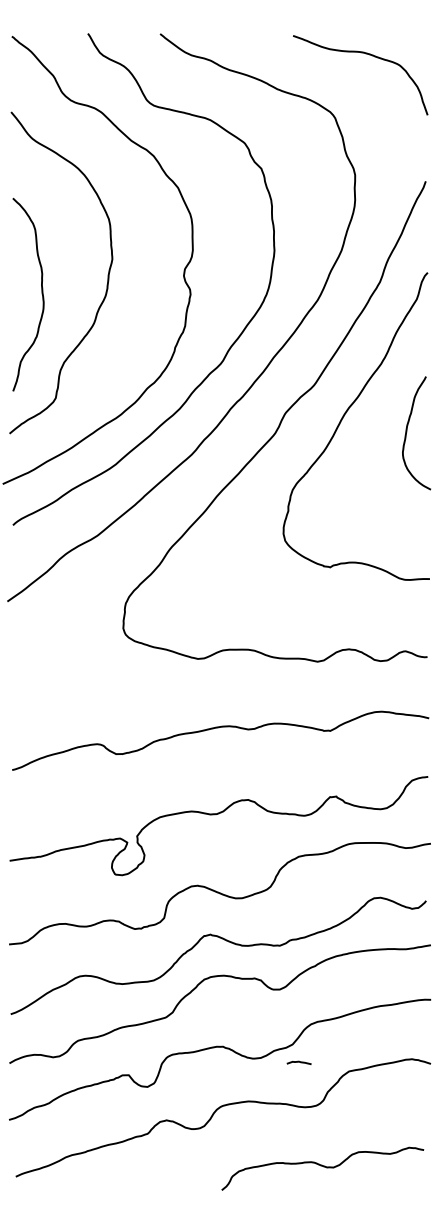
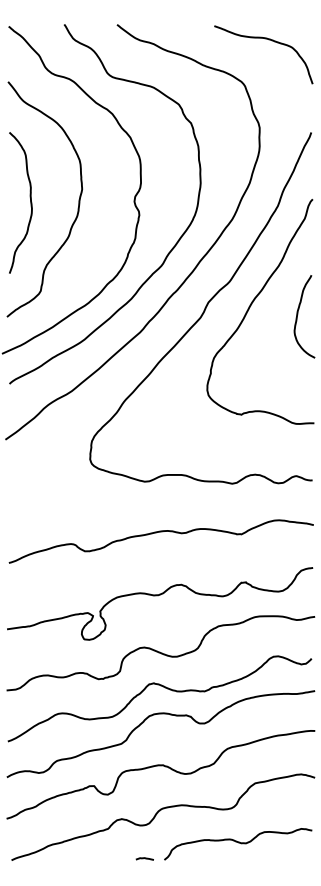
curve: (41, 294) -> (30, 202), moved
curve: (298, 1062) -> (144, 858), moved
curve: (323, 1167) -> (238, 843), moved

